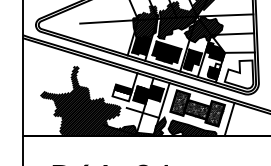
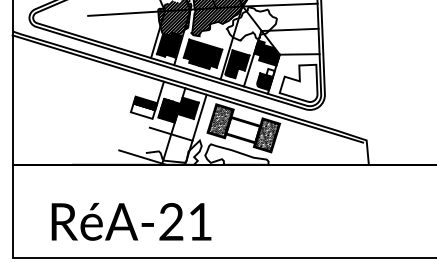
hatch: (203, 29) -> (251, 23), removed
hatch: (103, 101) -> (118, 118), removed
hatch: (196, 110) -> (242, 130), removed
line: (229, 119) -> (285, 142), removed
hatch: (192, 128) -> (236, 154), removed

